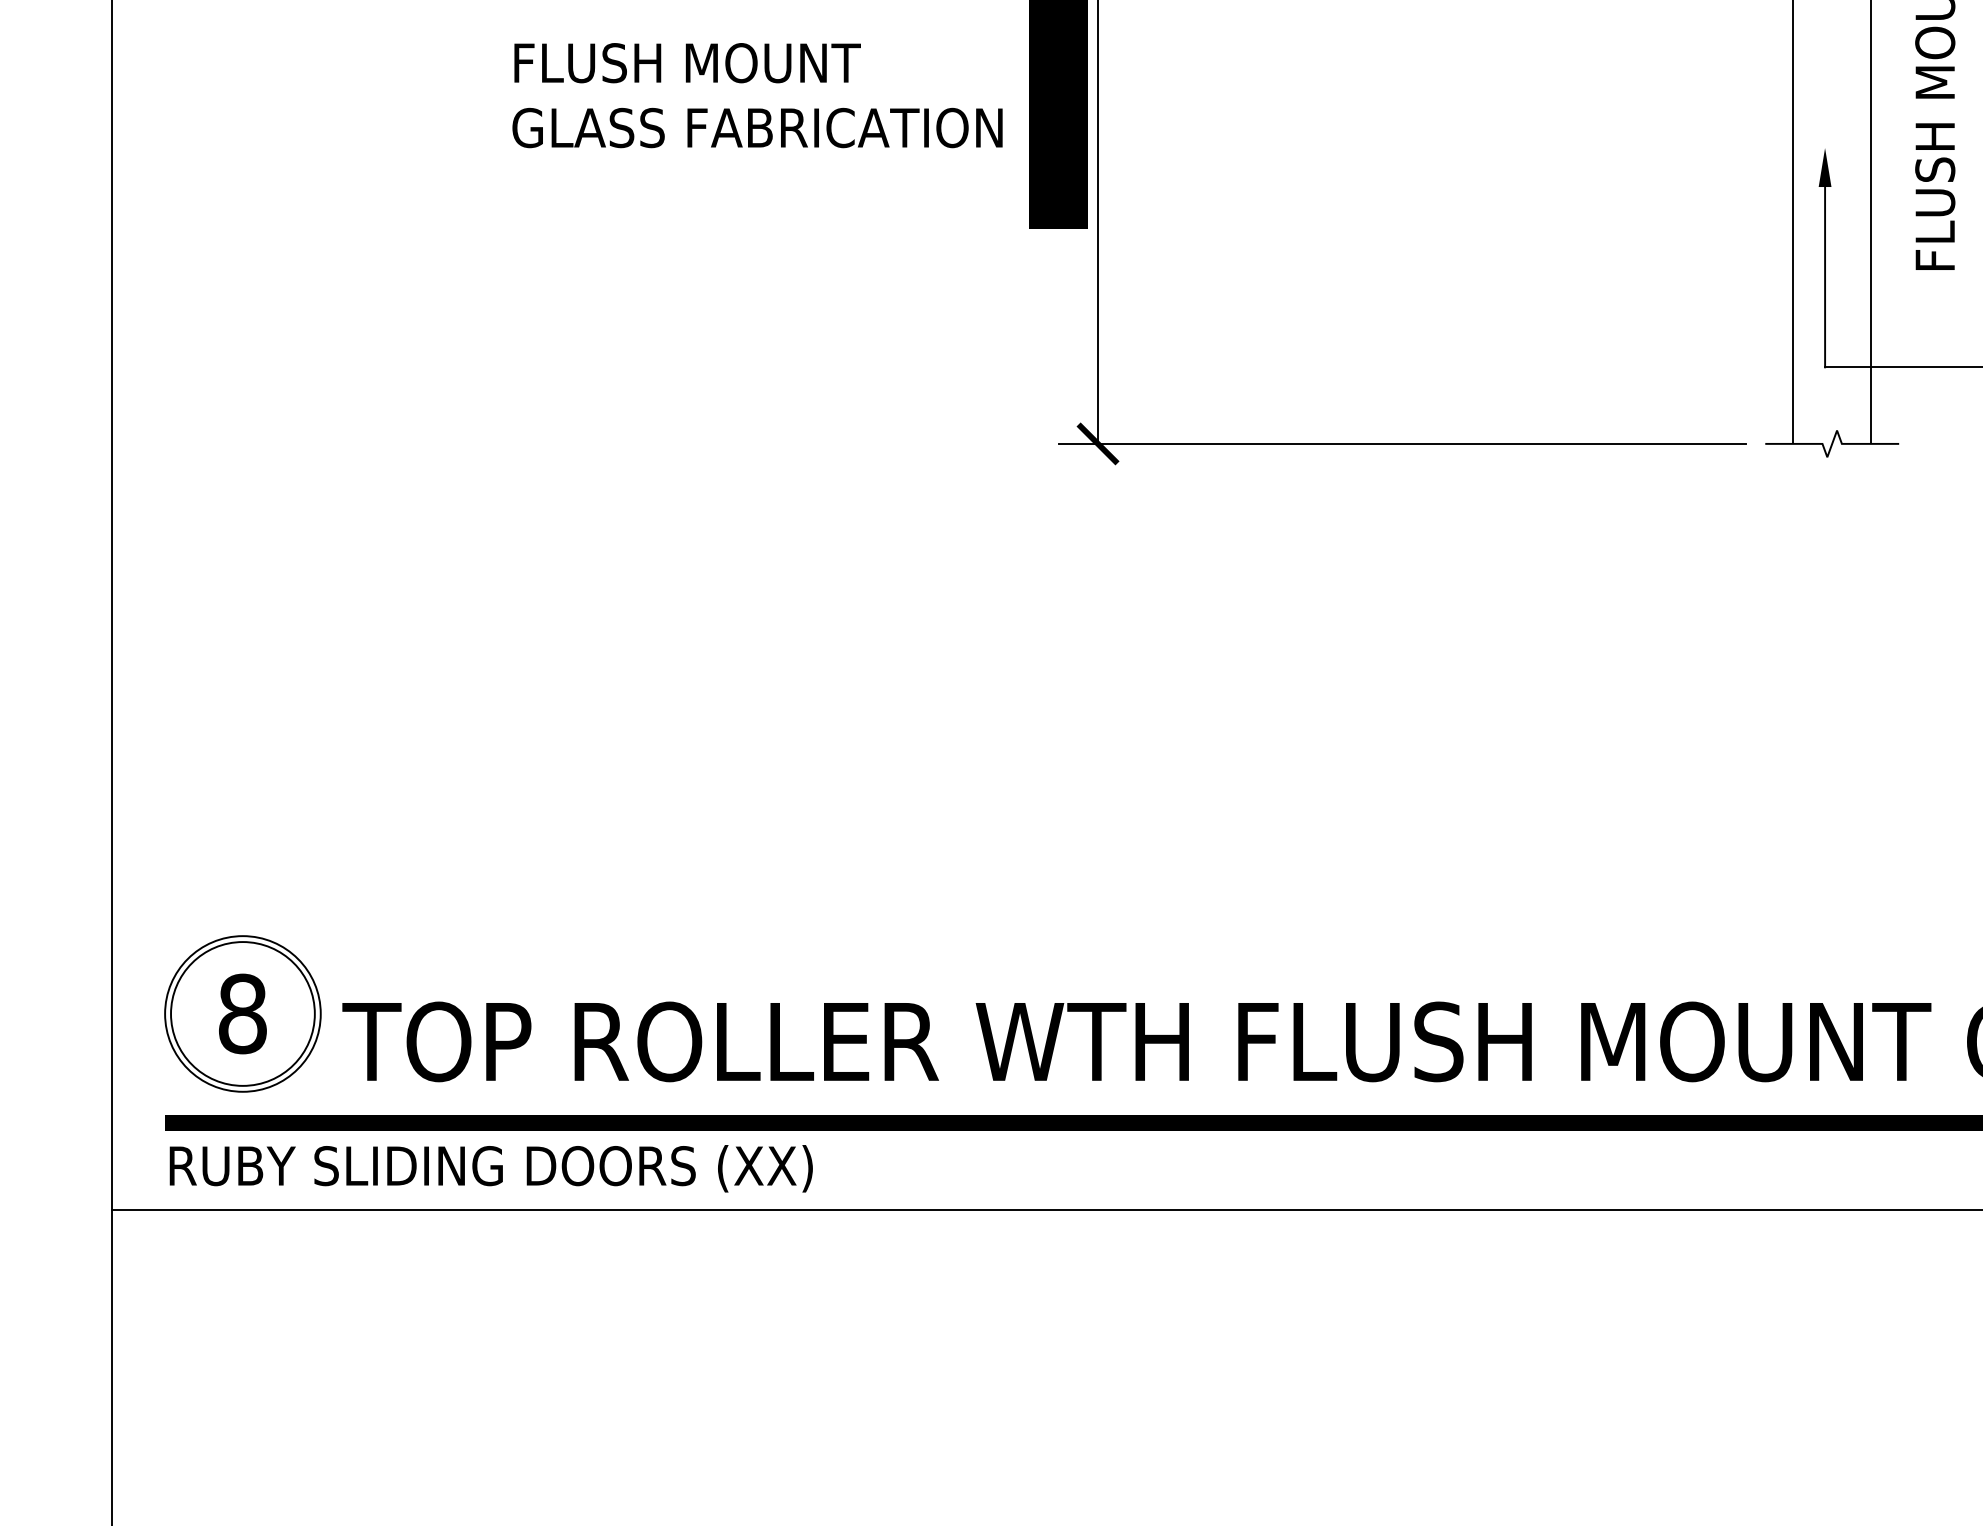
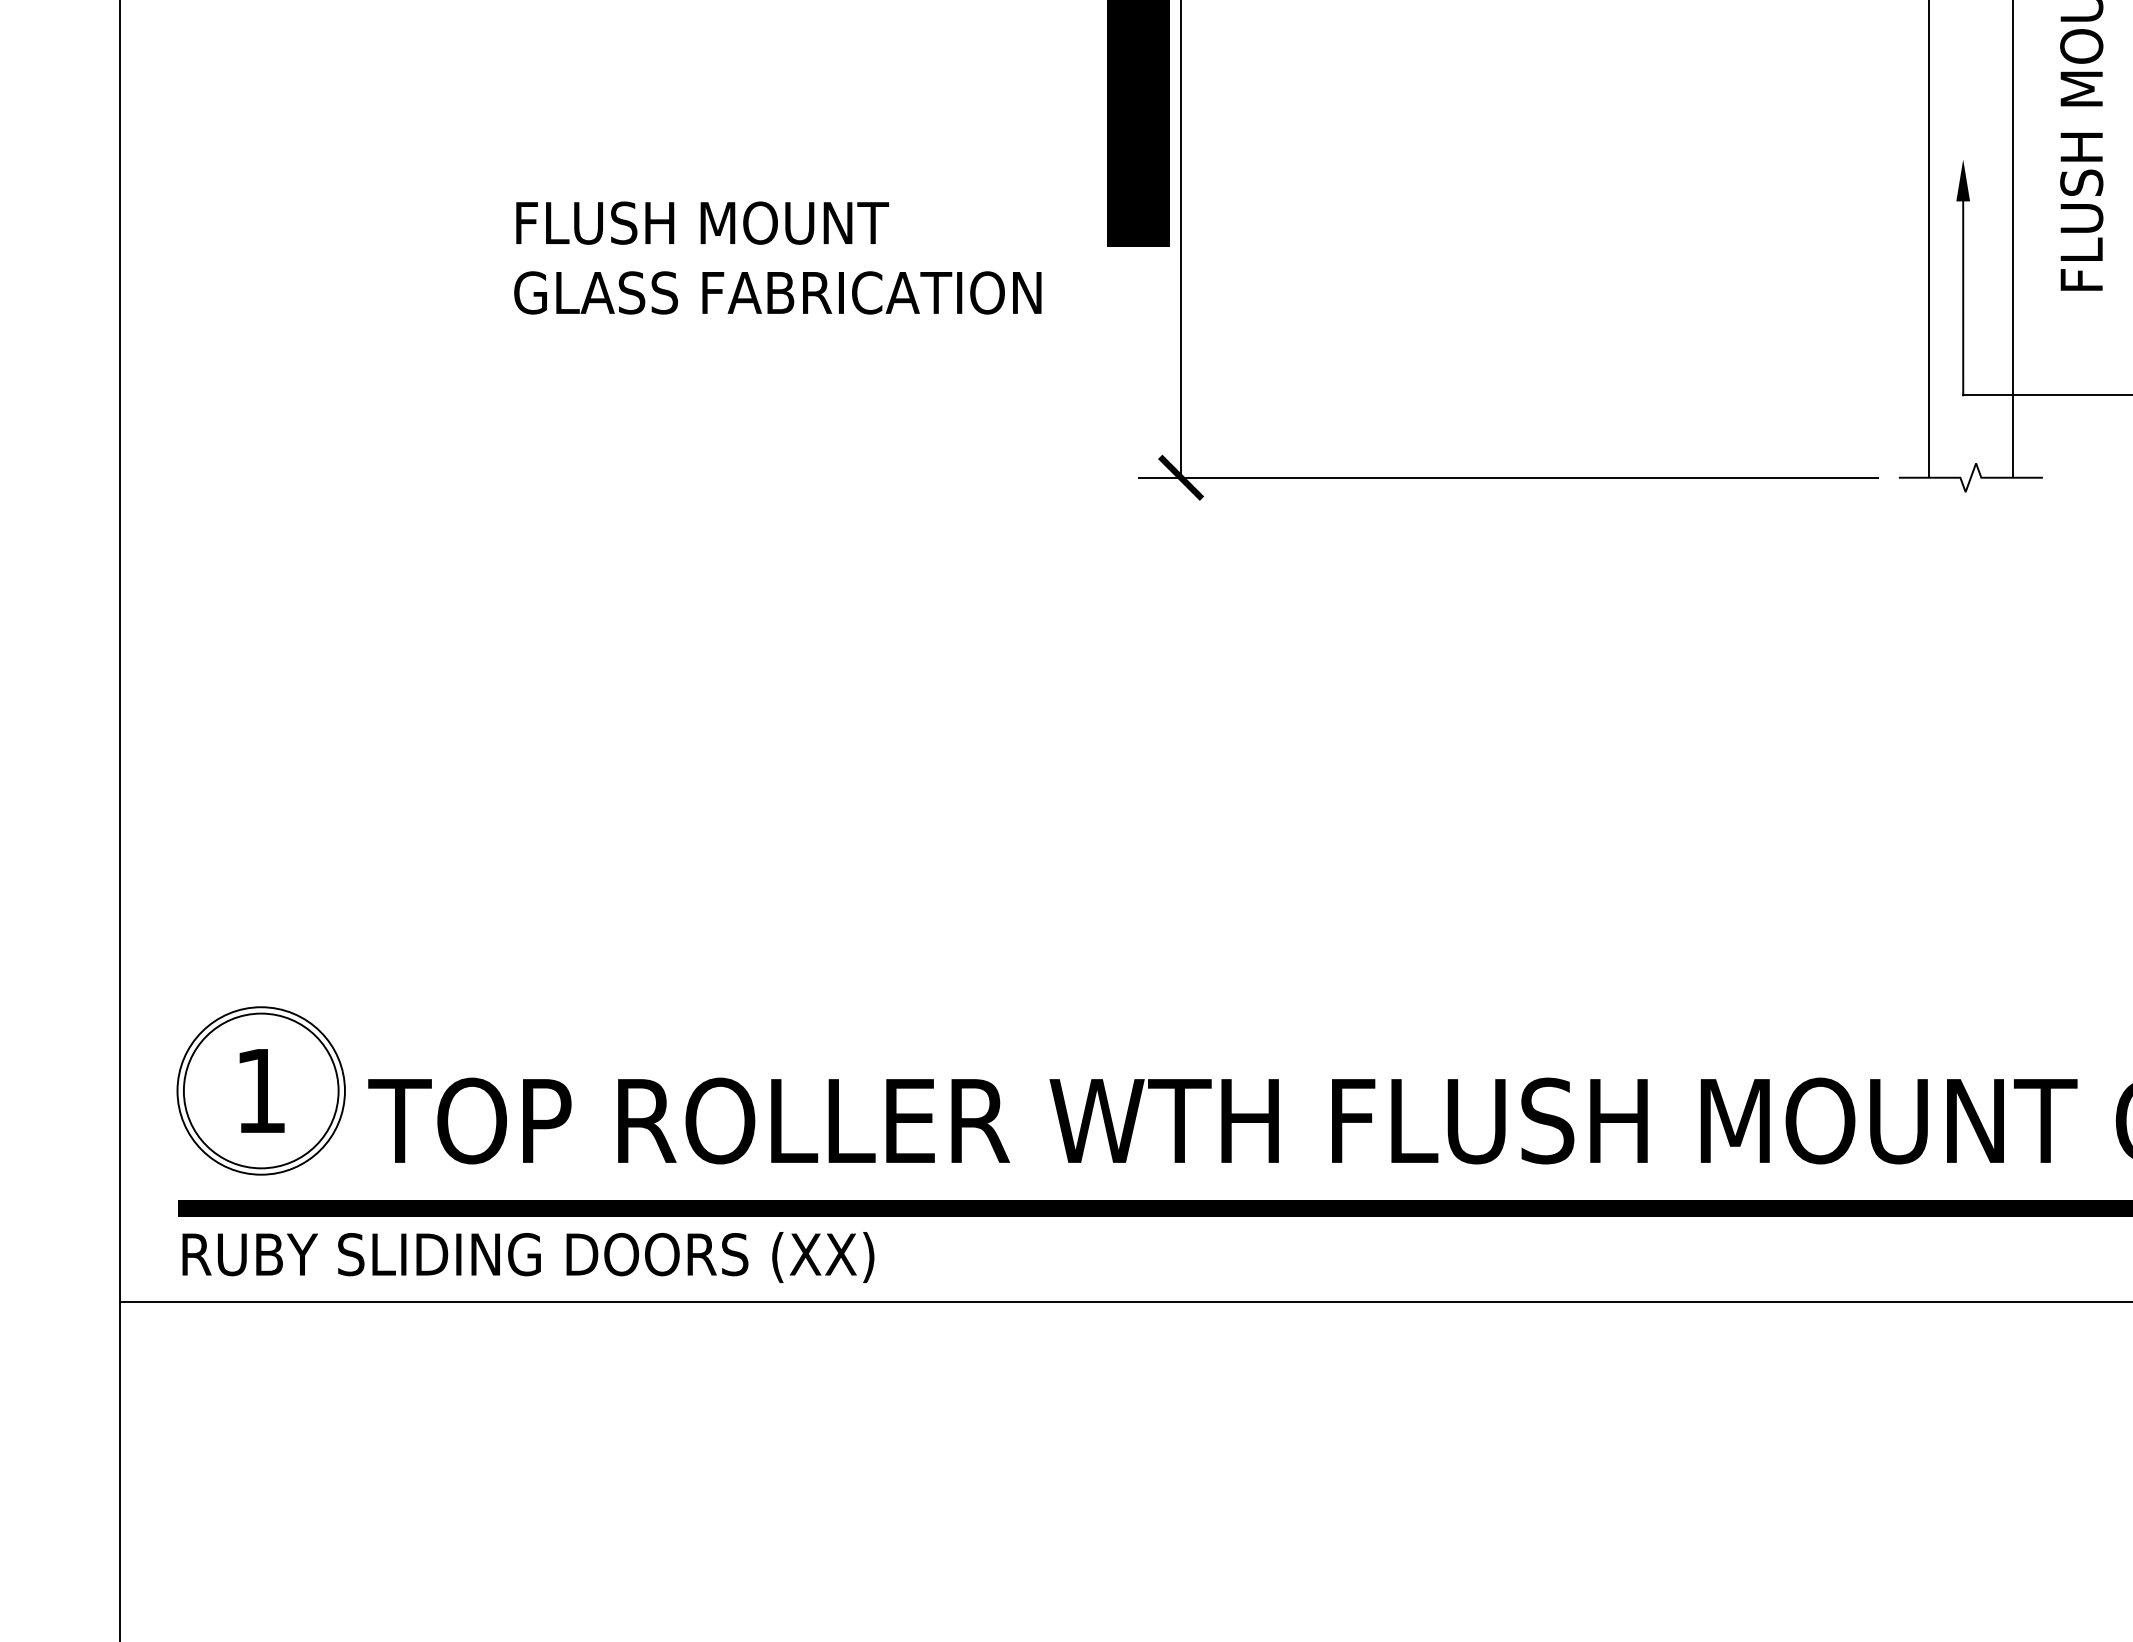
text: (757, 95) -> (777, 257), moved
text: (243, 1013) -> (261, 1090), 8 -> 1

